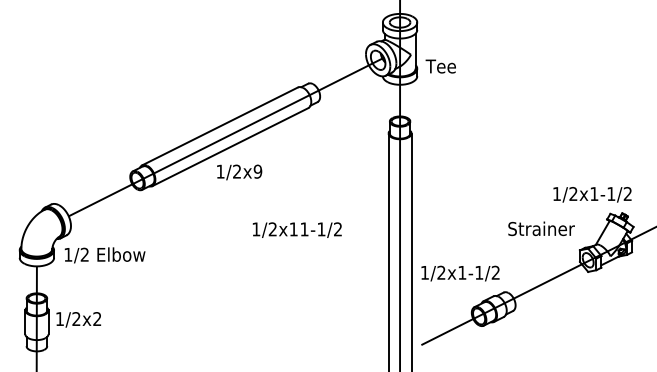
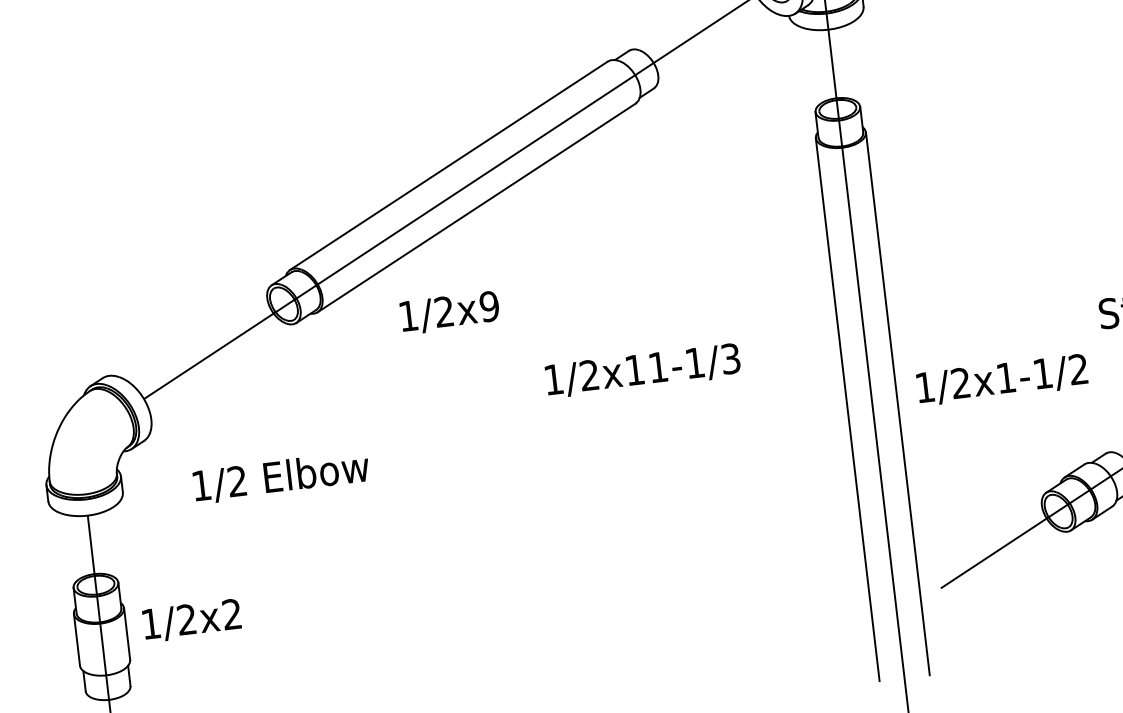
text: (239, 172) -> (449, 313), moved
text: (338, 229) -> (731, 358), 1/2x11-1/2 -> 1/2x11-1/3
text: (104, 255) -> (280, 477), moved
text: (460, 273) -> (1002, 379), moved

